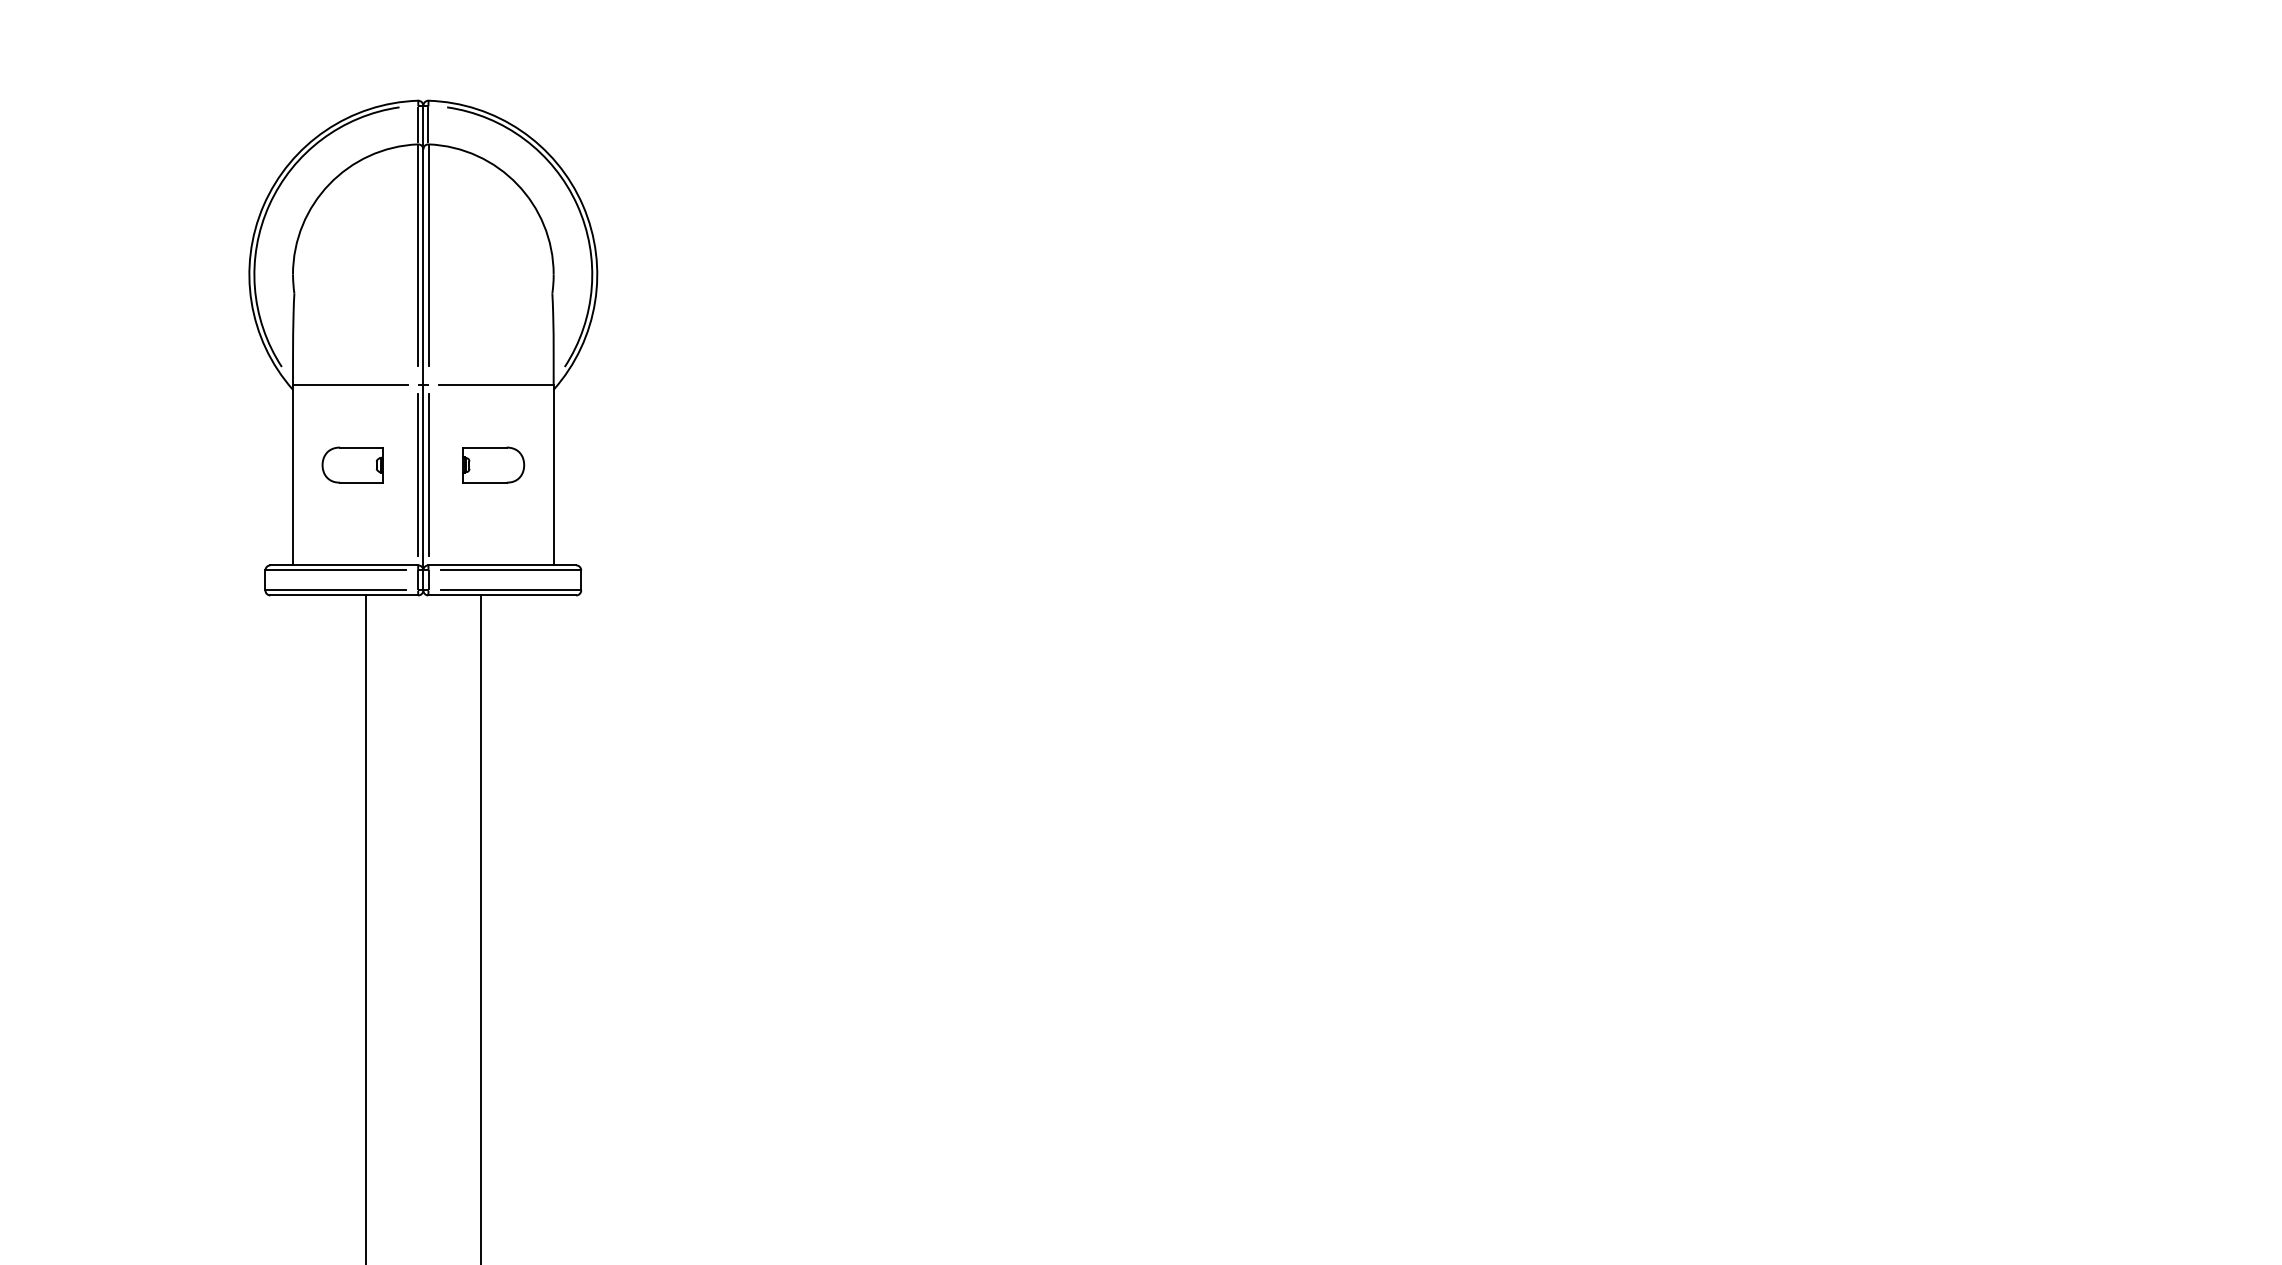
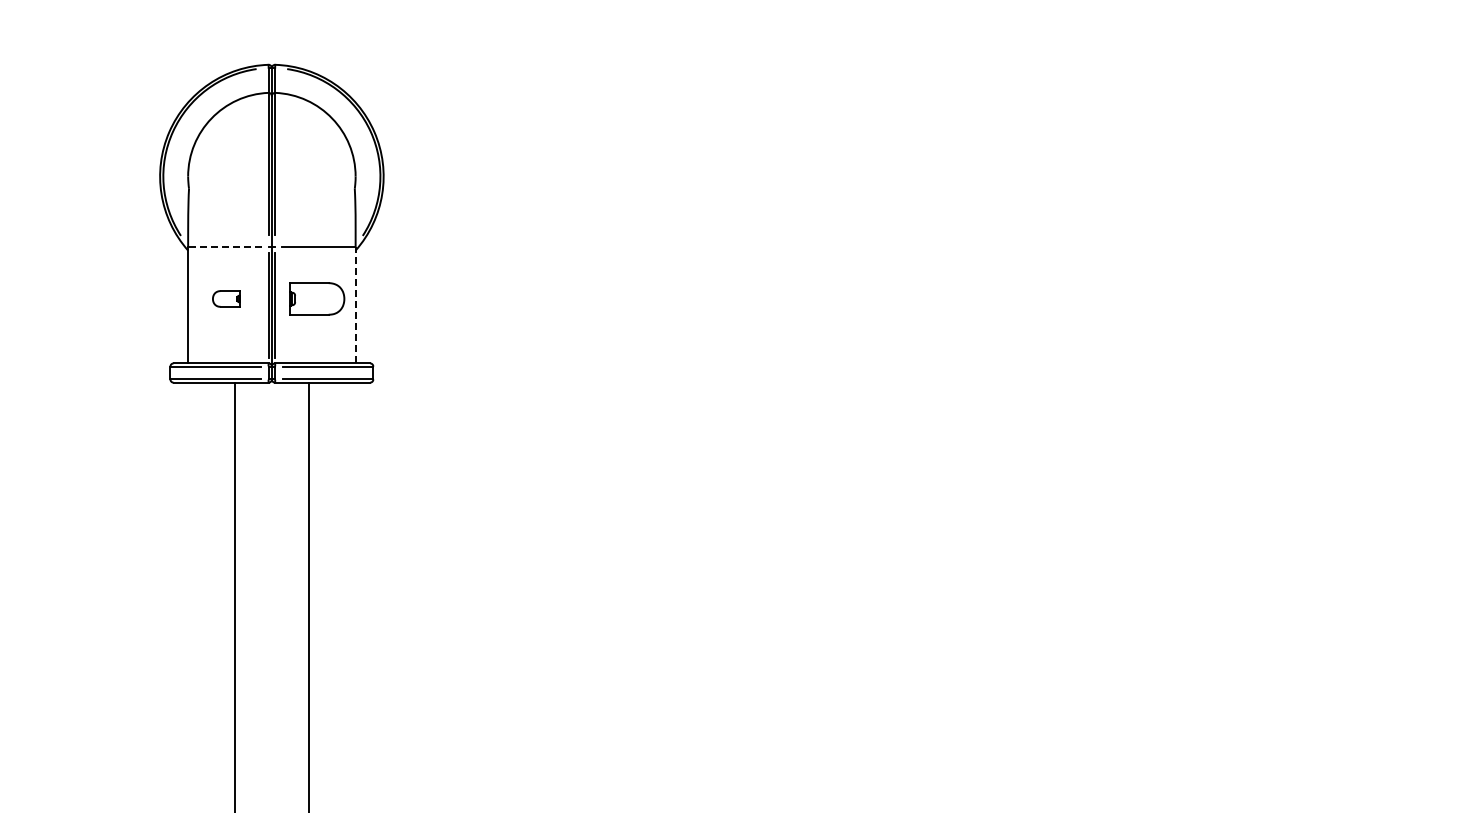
line: (351, 385) -> (225, 247), solid -> dashed
part: (352, 464) -> (226, 298), size x0.7
part: (494, 464) -> (317, 298), size x1.4
line: (553, 475) -> (355, 305), solid -> dashed

